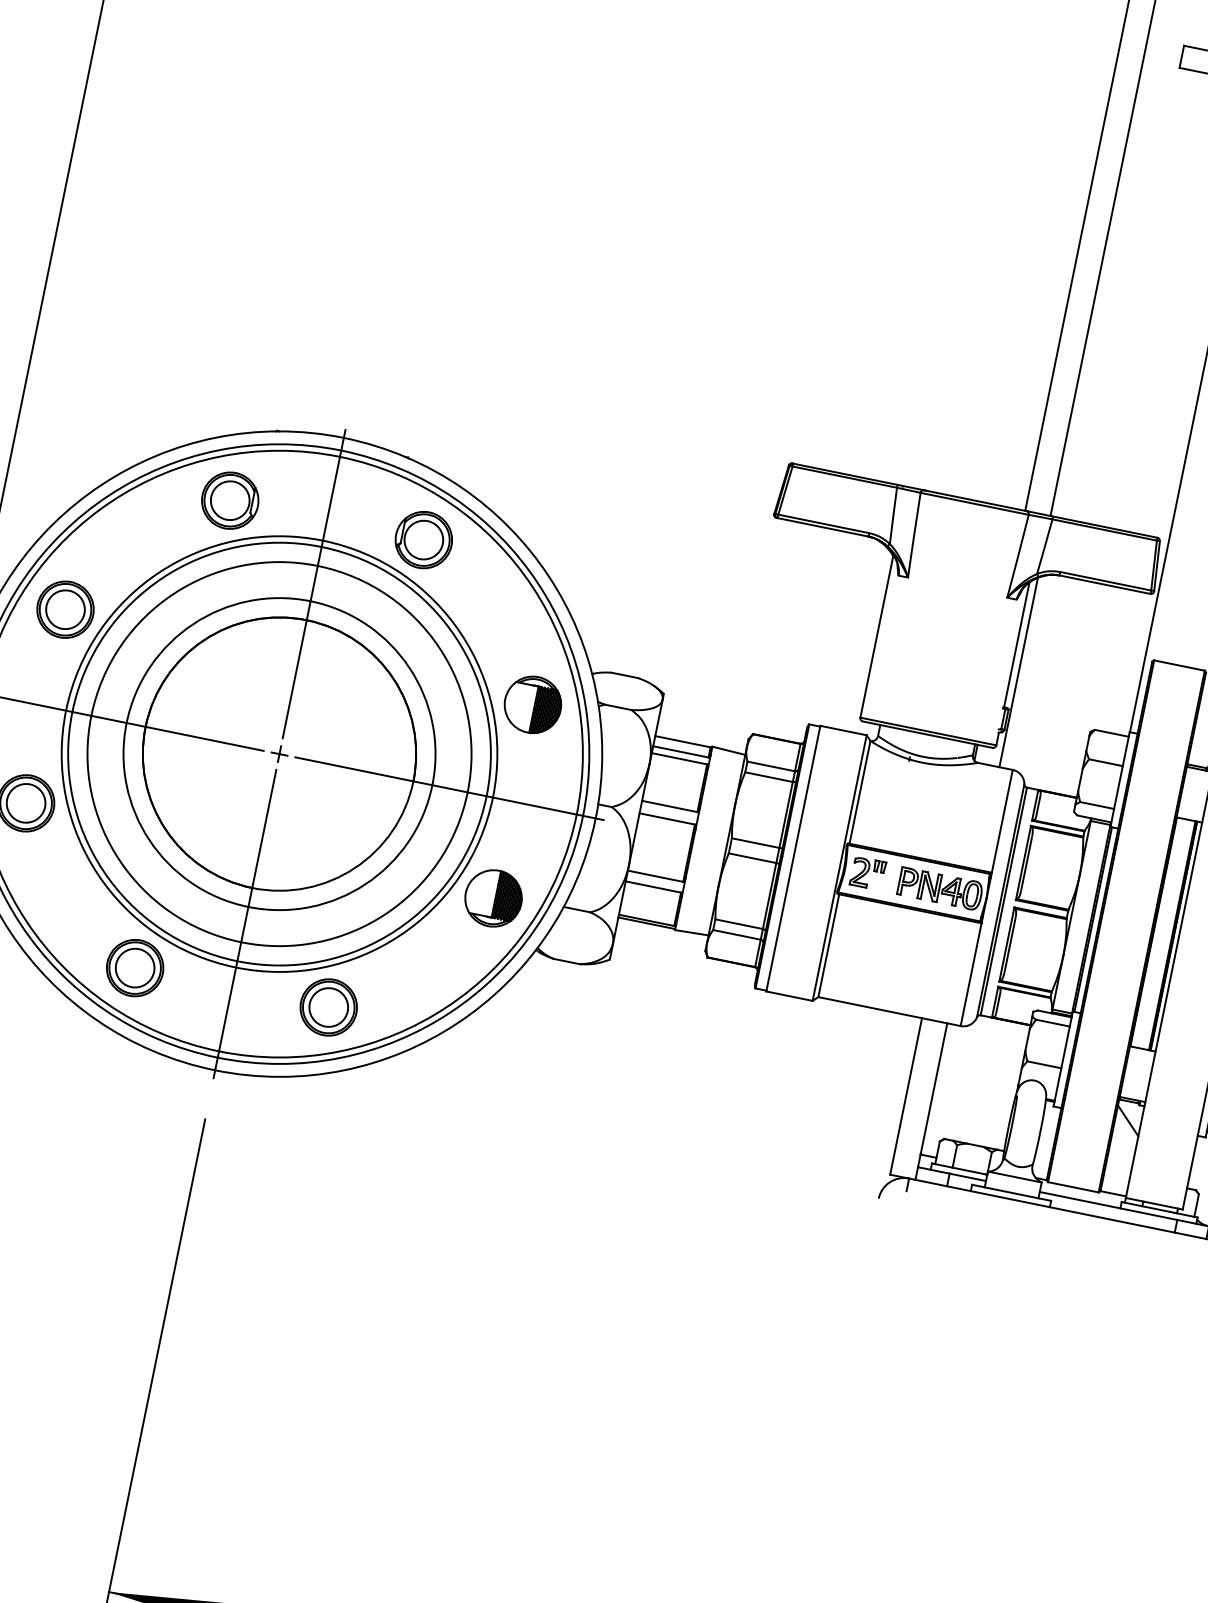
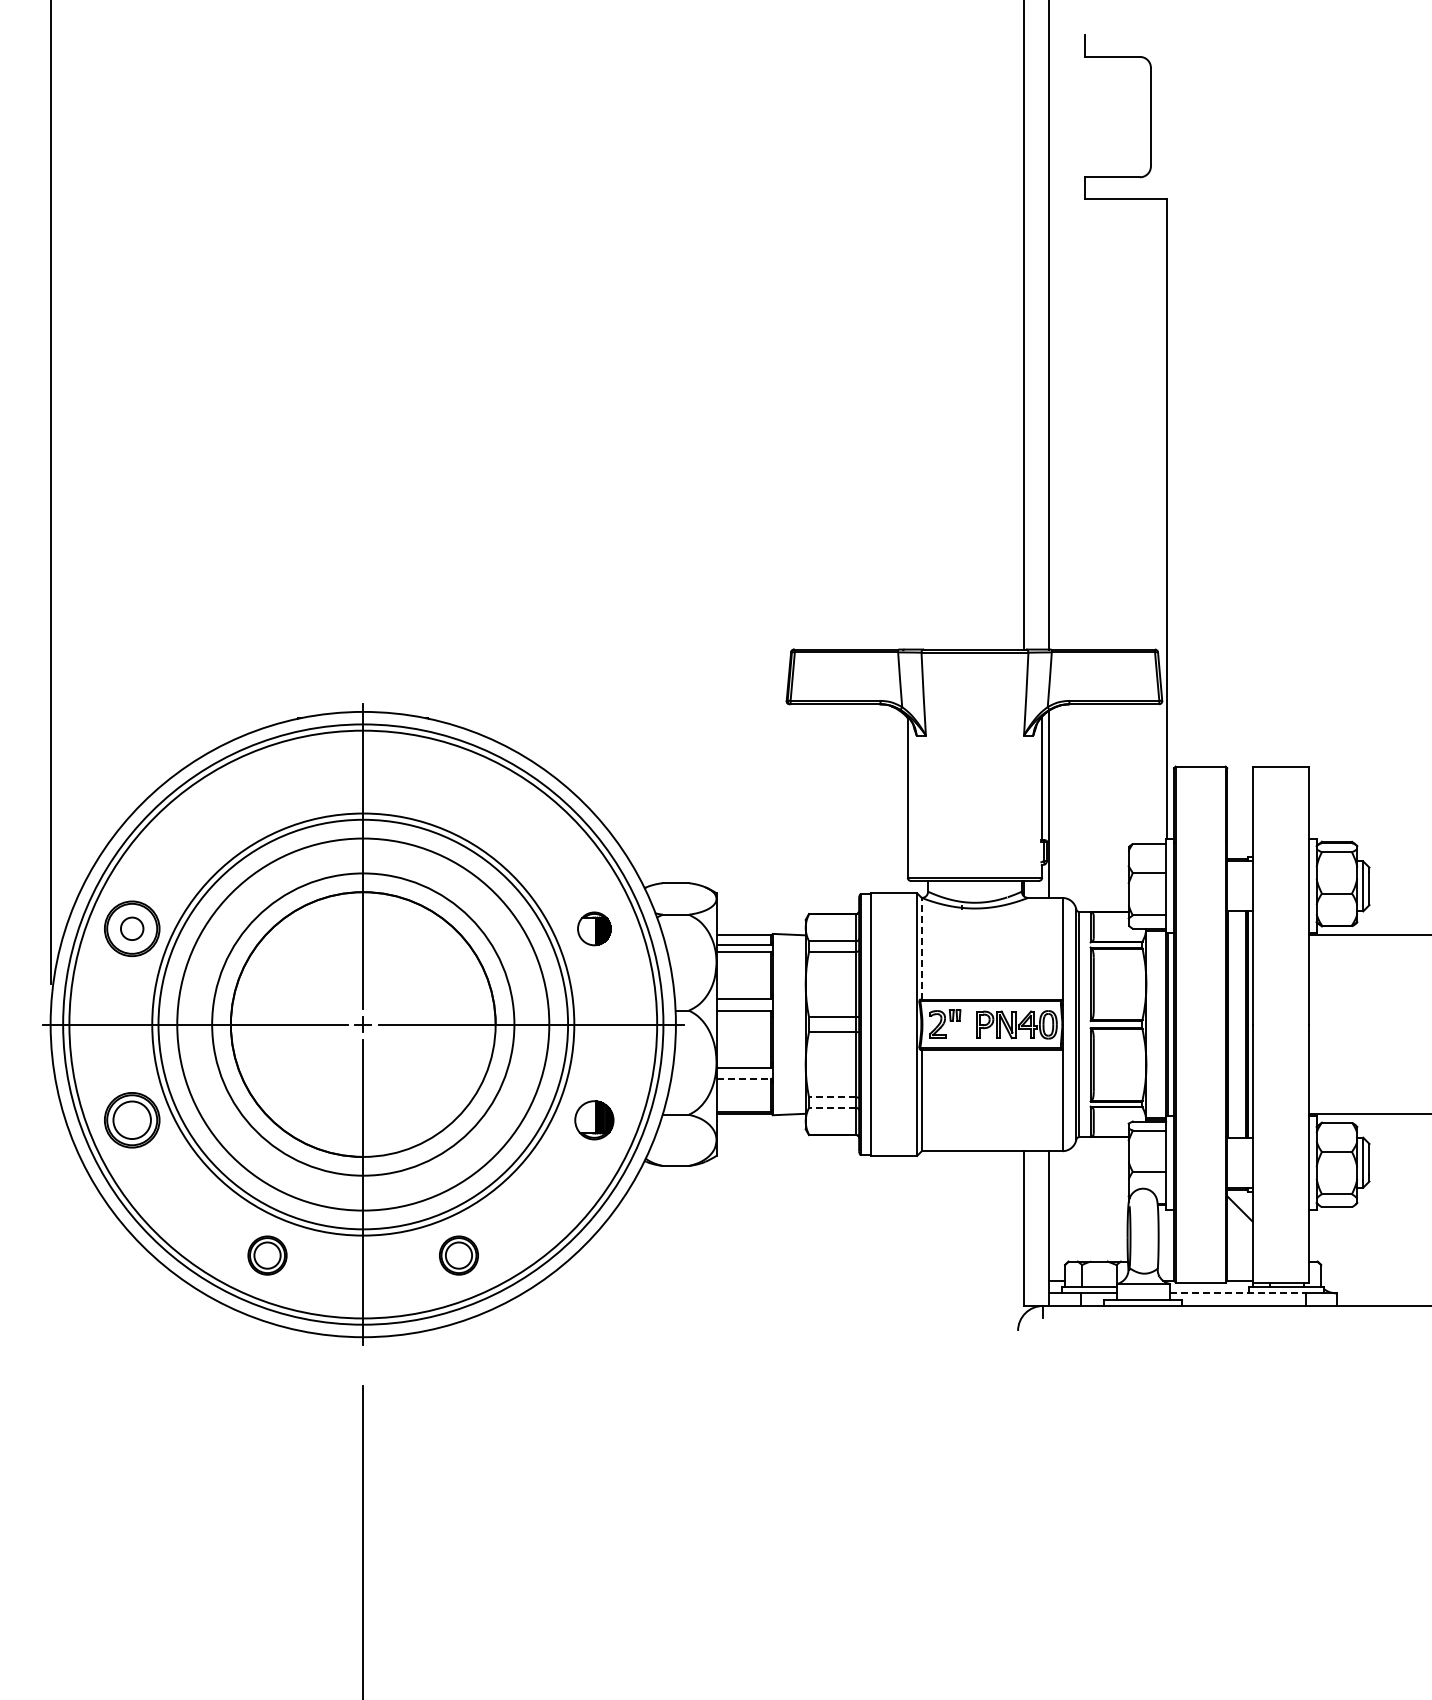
part: (230, 500) -> (267, 793), removed
part: (423, 540) -> (458, 793), removed
circle: (64, 609) -> (131, 928), size x0.6
part: (533, 704) -> (594, 928), size x0.6
line: (859, 792) -> (921, 948), solid -> dashed
line: (653, 887) -> (744, 1078), solid -> dashed
part: (493, 898) -> (594, 1120), size x0.7
line: (739, 924) -> (832, 1097), solid -> dashed
line: (737, 934) -> (832, 1107), solid -> dashed
part: (135, 967) -> (267, 1255), size x0.7
part: (328, 1007) -> (458, 1255), size x0.7
line: (1108, 1205) -> (1237, 1293), solid -> dashed

